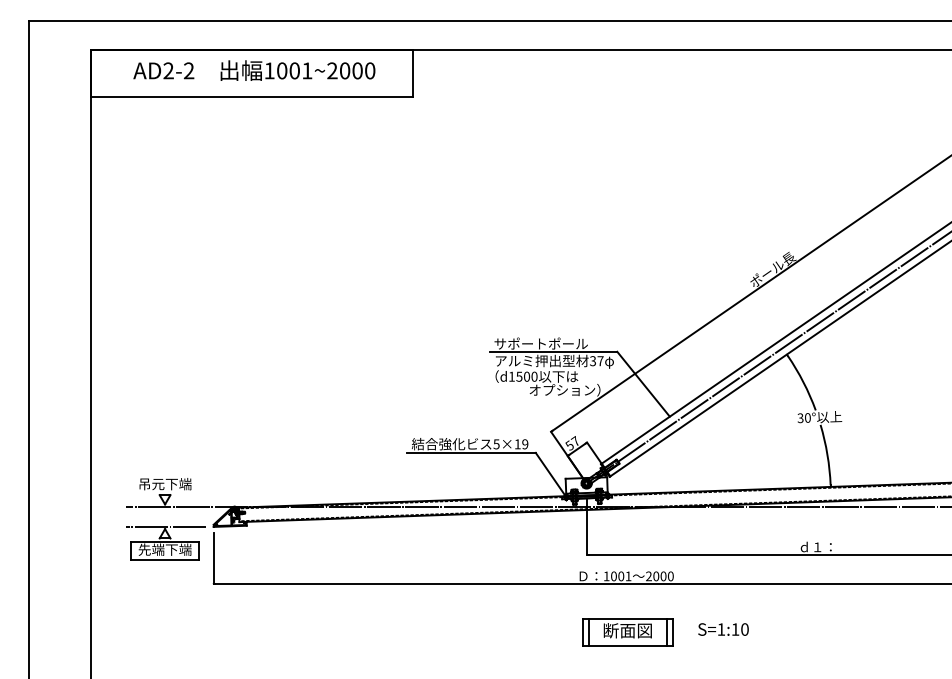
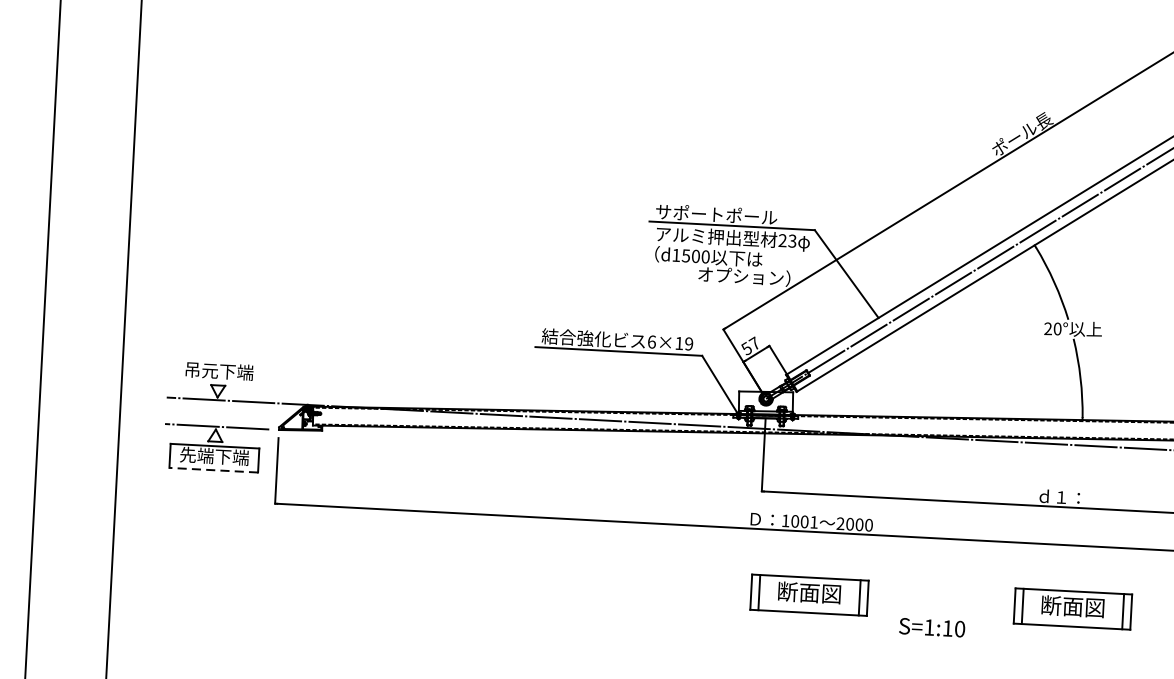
text: (596, 361) -> (787, 241), 37 -> 23
text: (800, 418) -> (1048, 329), 30° -> 20°
text: (496, 444) -> (651, 342), 5×19 -> 6×19
line: (164, 560) -> (213, 470), solid -> dashed
text: (723, 629) -> (932, 627), moved
part: (830, 632) -> (1072, 608), added

